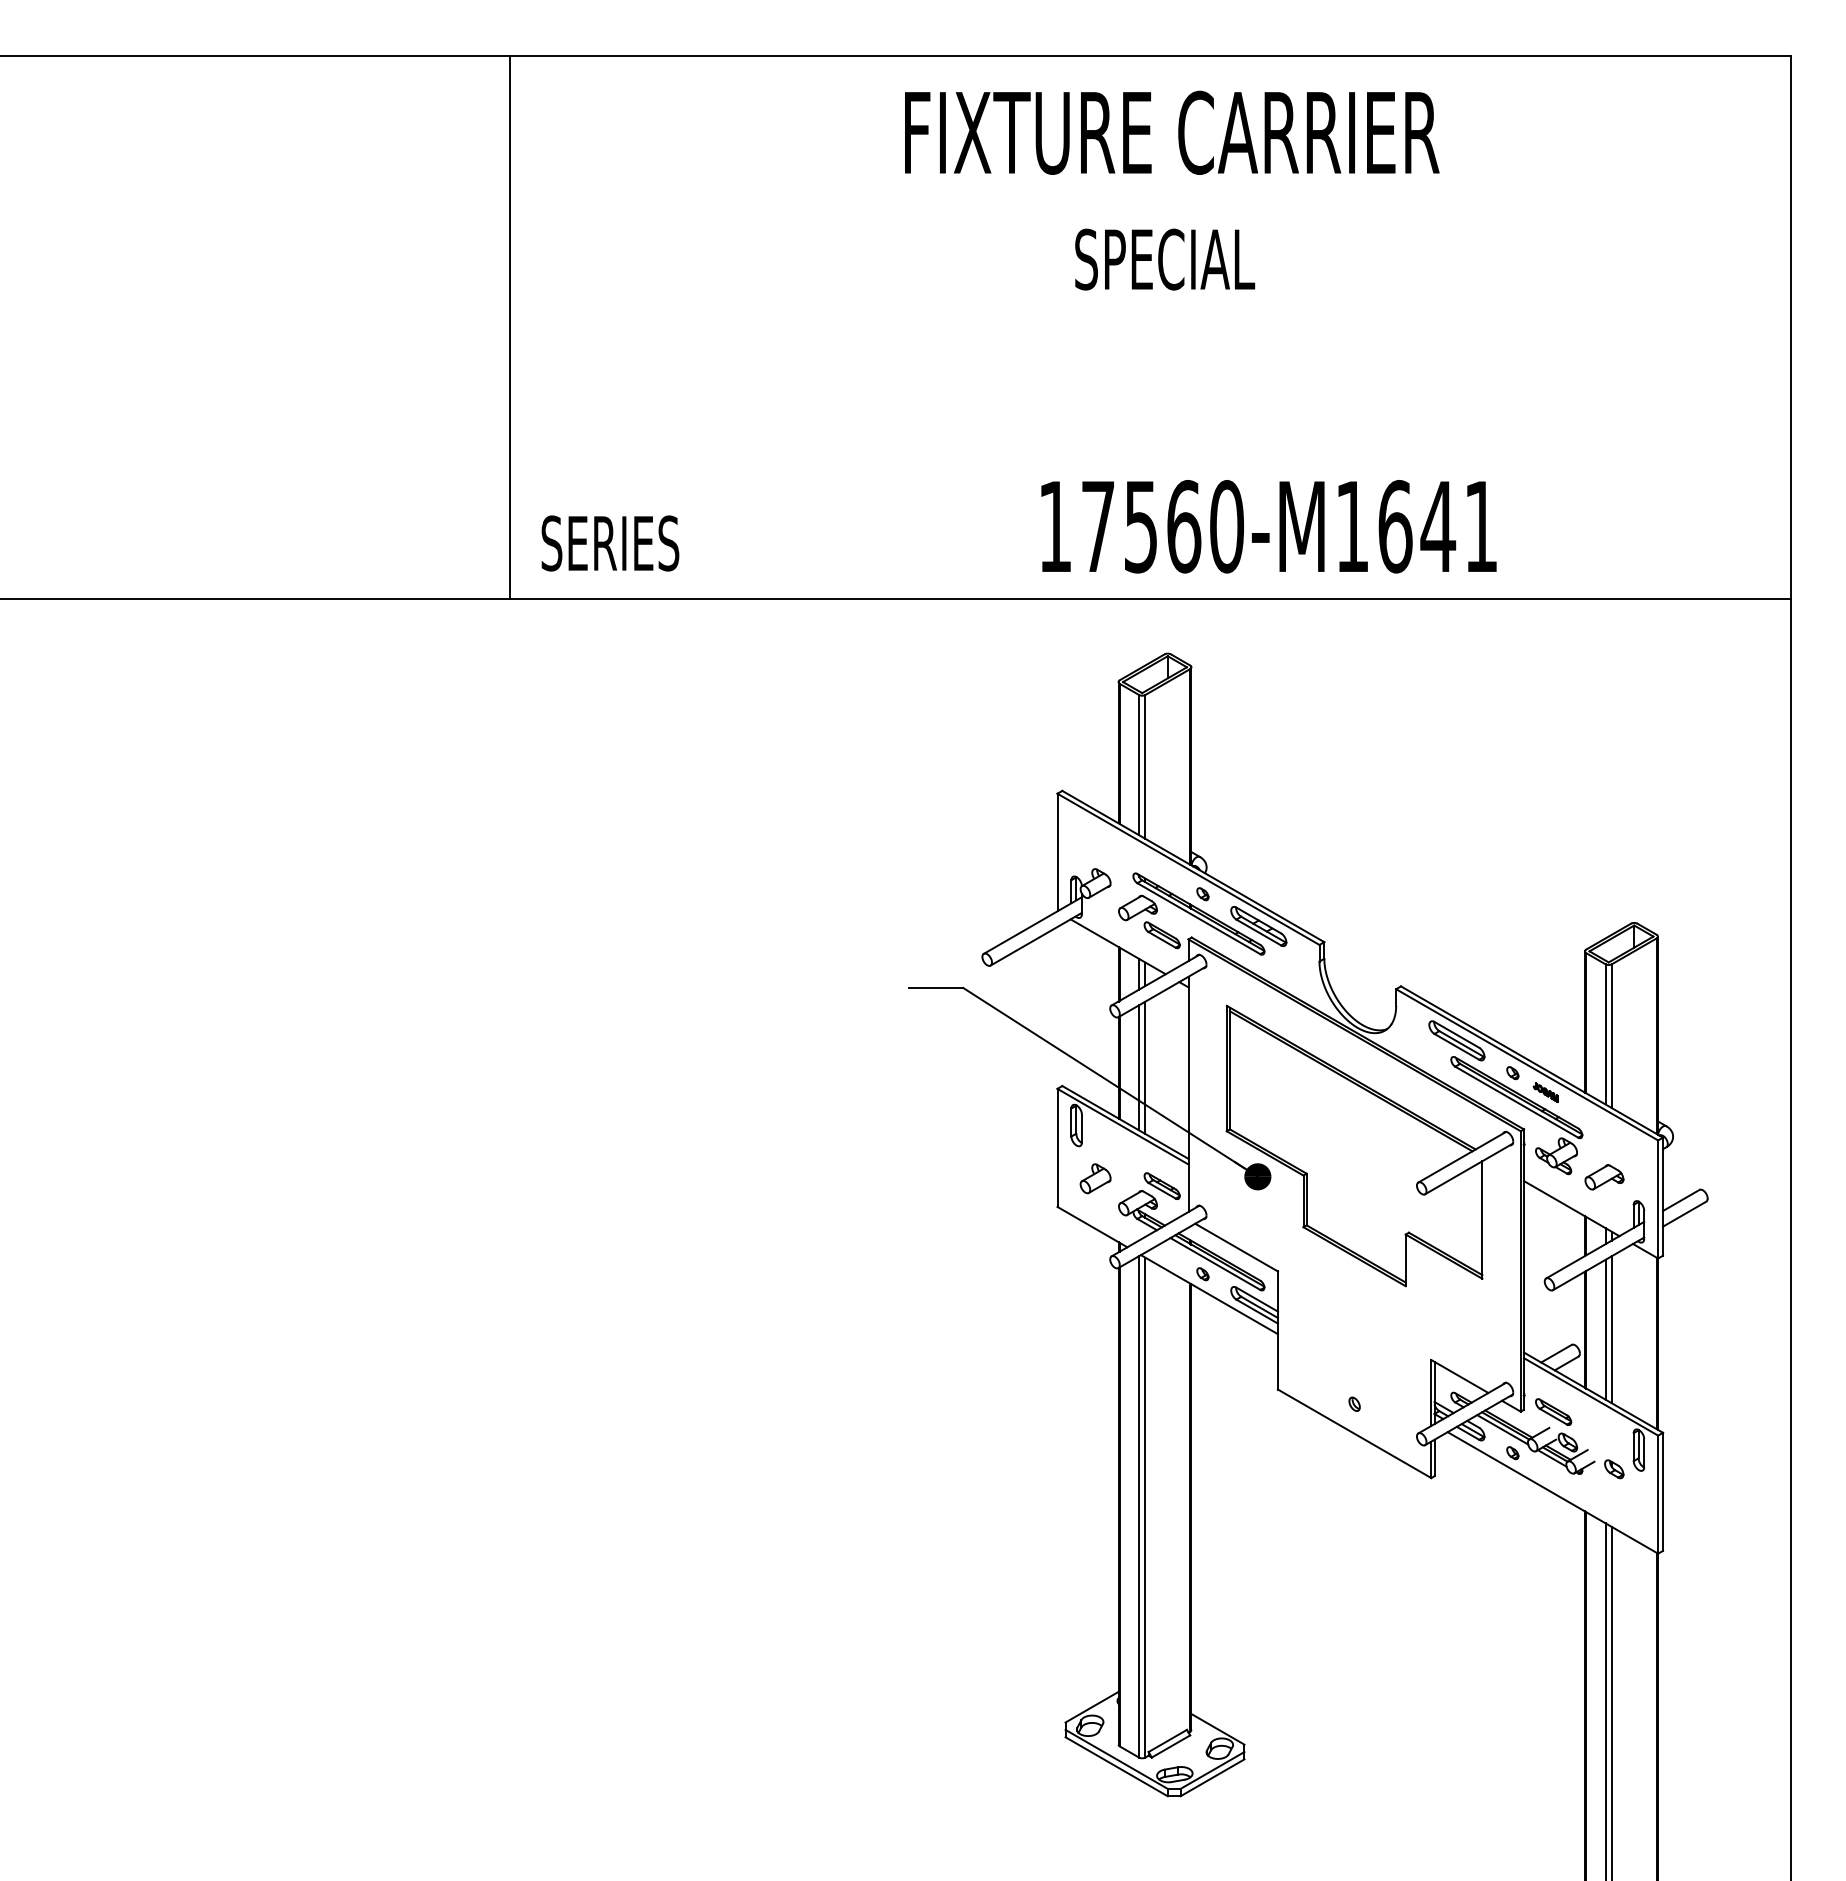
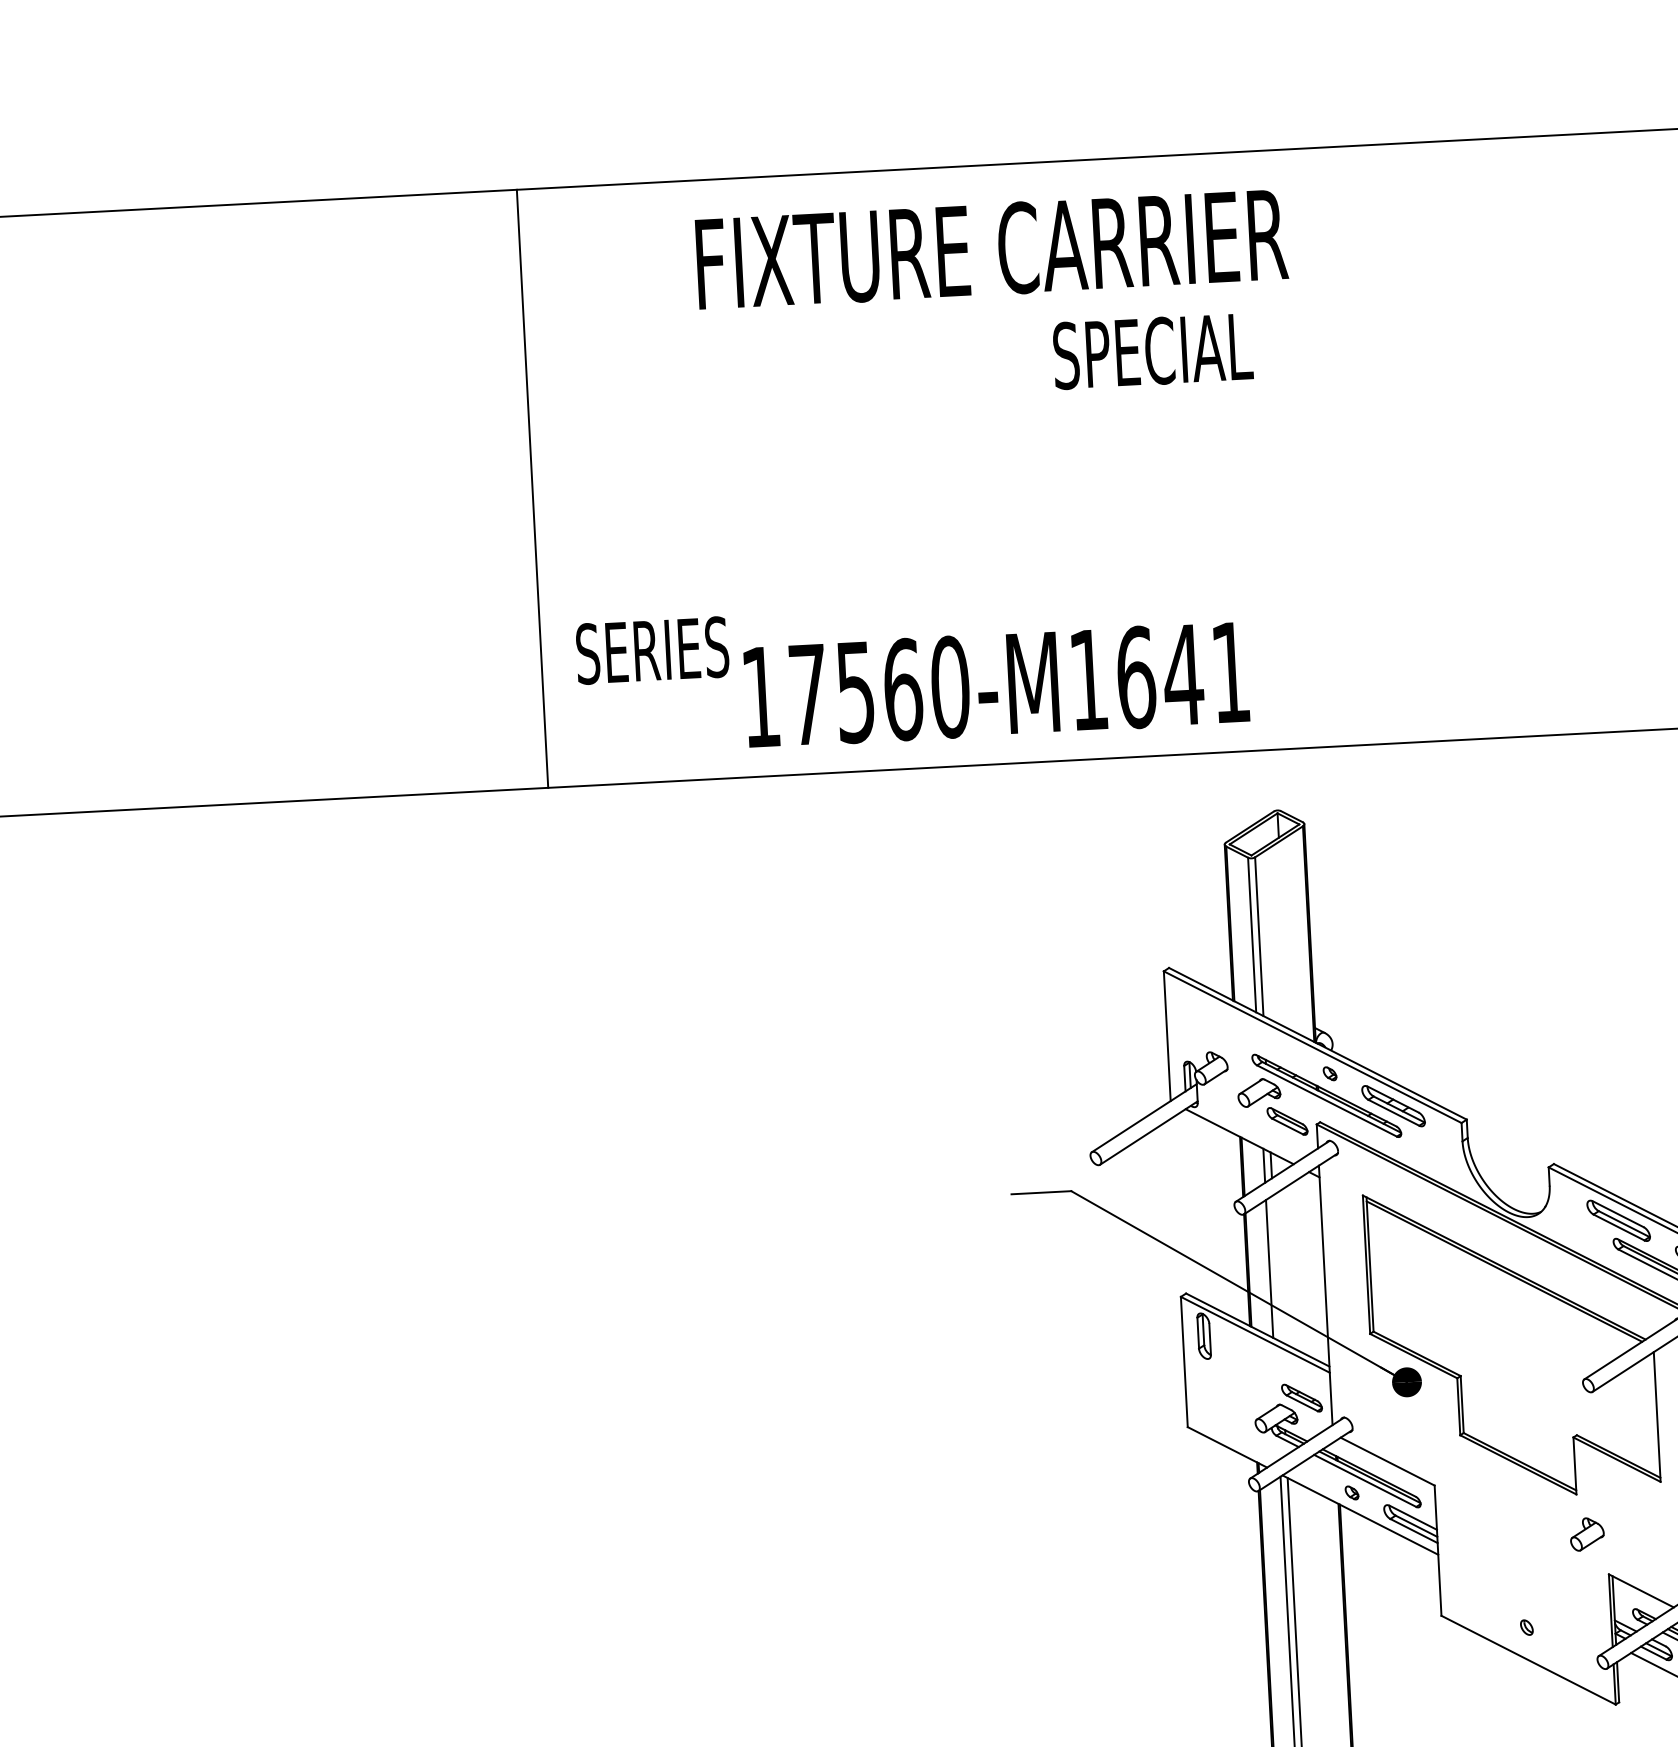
text: (1172, 132) -> (992, 249), moved
text: (1165, 259) -> (1153, 351), moved
text: (1268, 526) -> (996, 684), moved
text: (610, 543) -> (652, 650), moved
line: (1145, 1067) -> (1276, 1268), removed
part: (1095, 1178) -> (1587, 1534), moved

